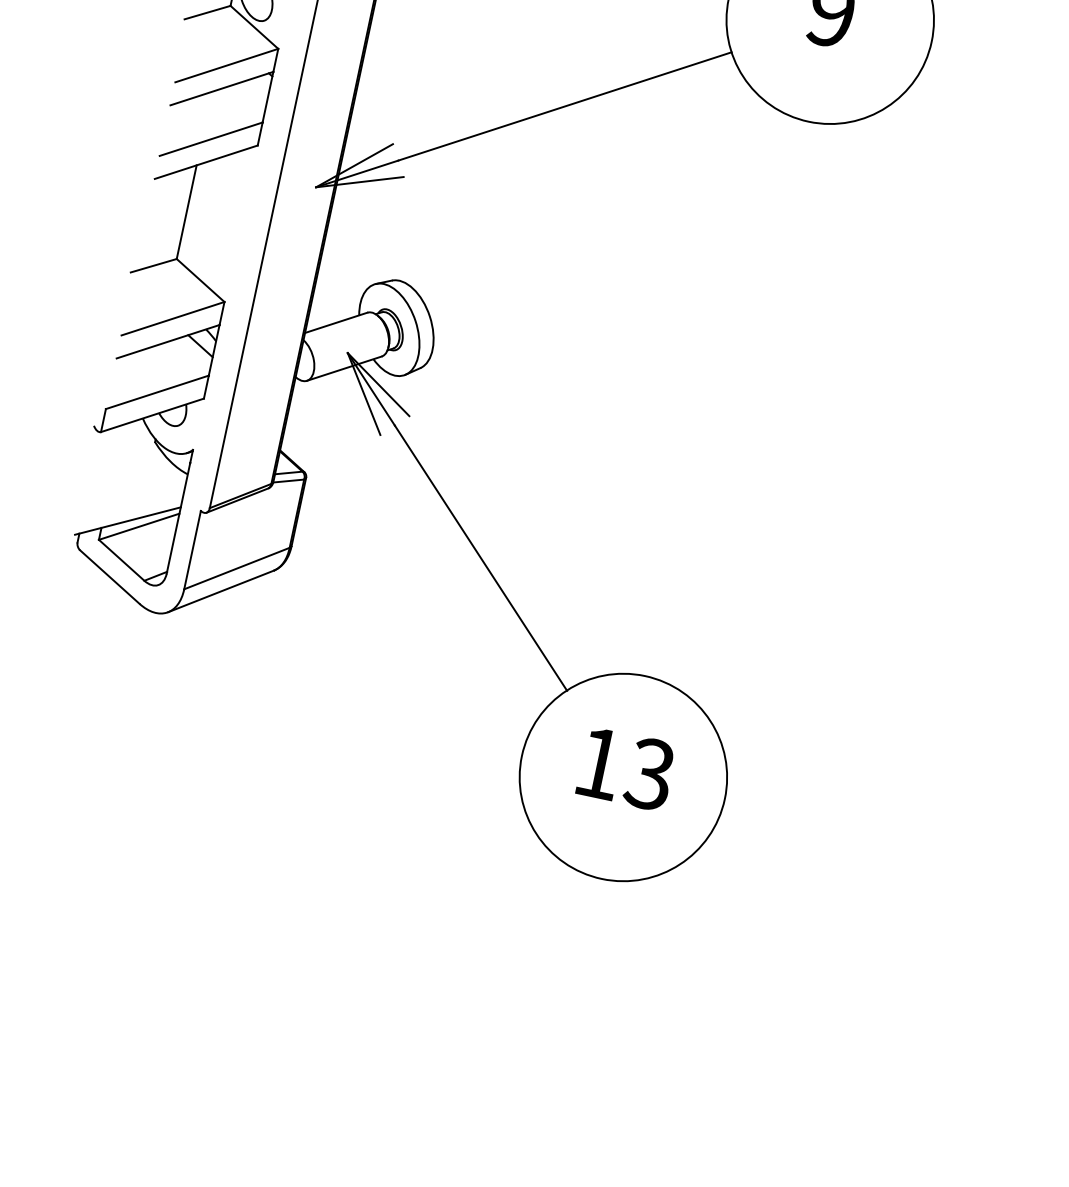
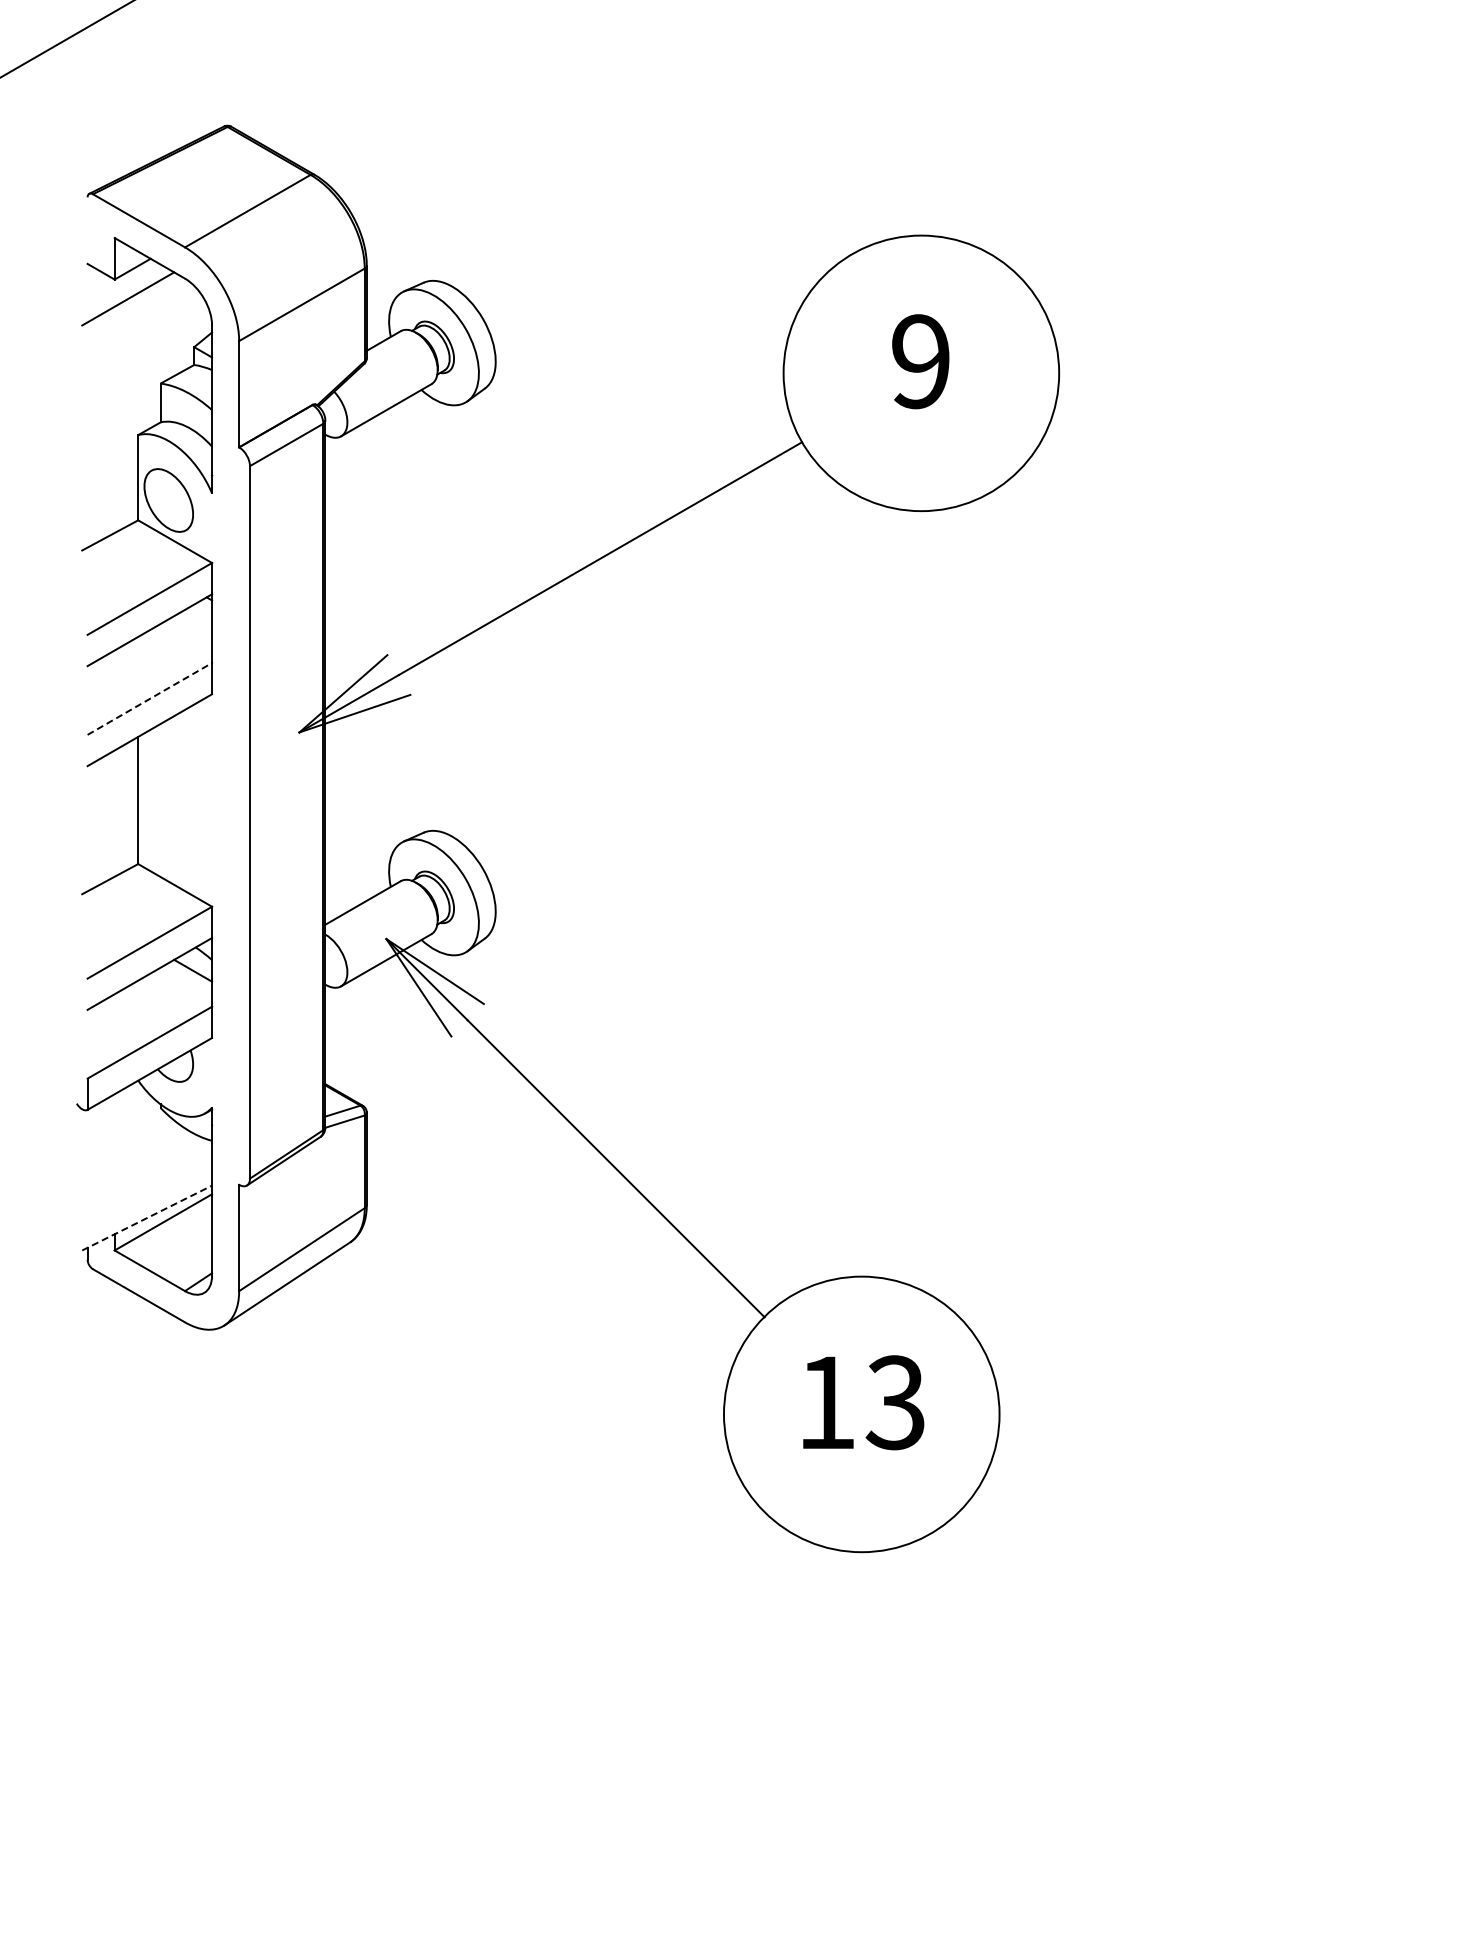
line: (210, 138) -> (149, 698), solid -> dashed
line: (128, 521) -> (147, 1218), solid -> dashed

